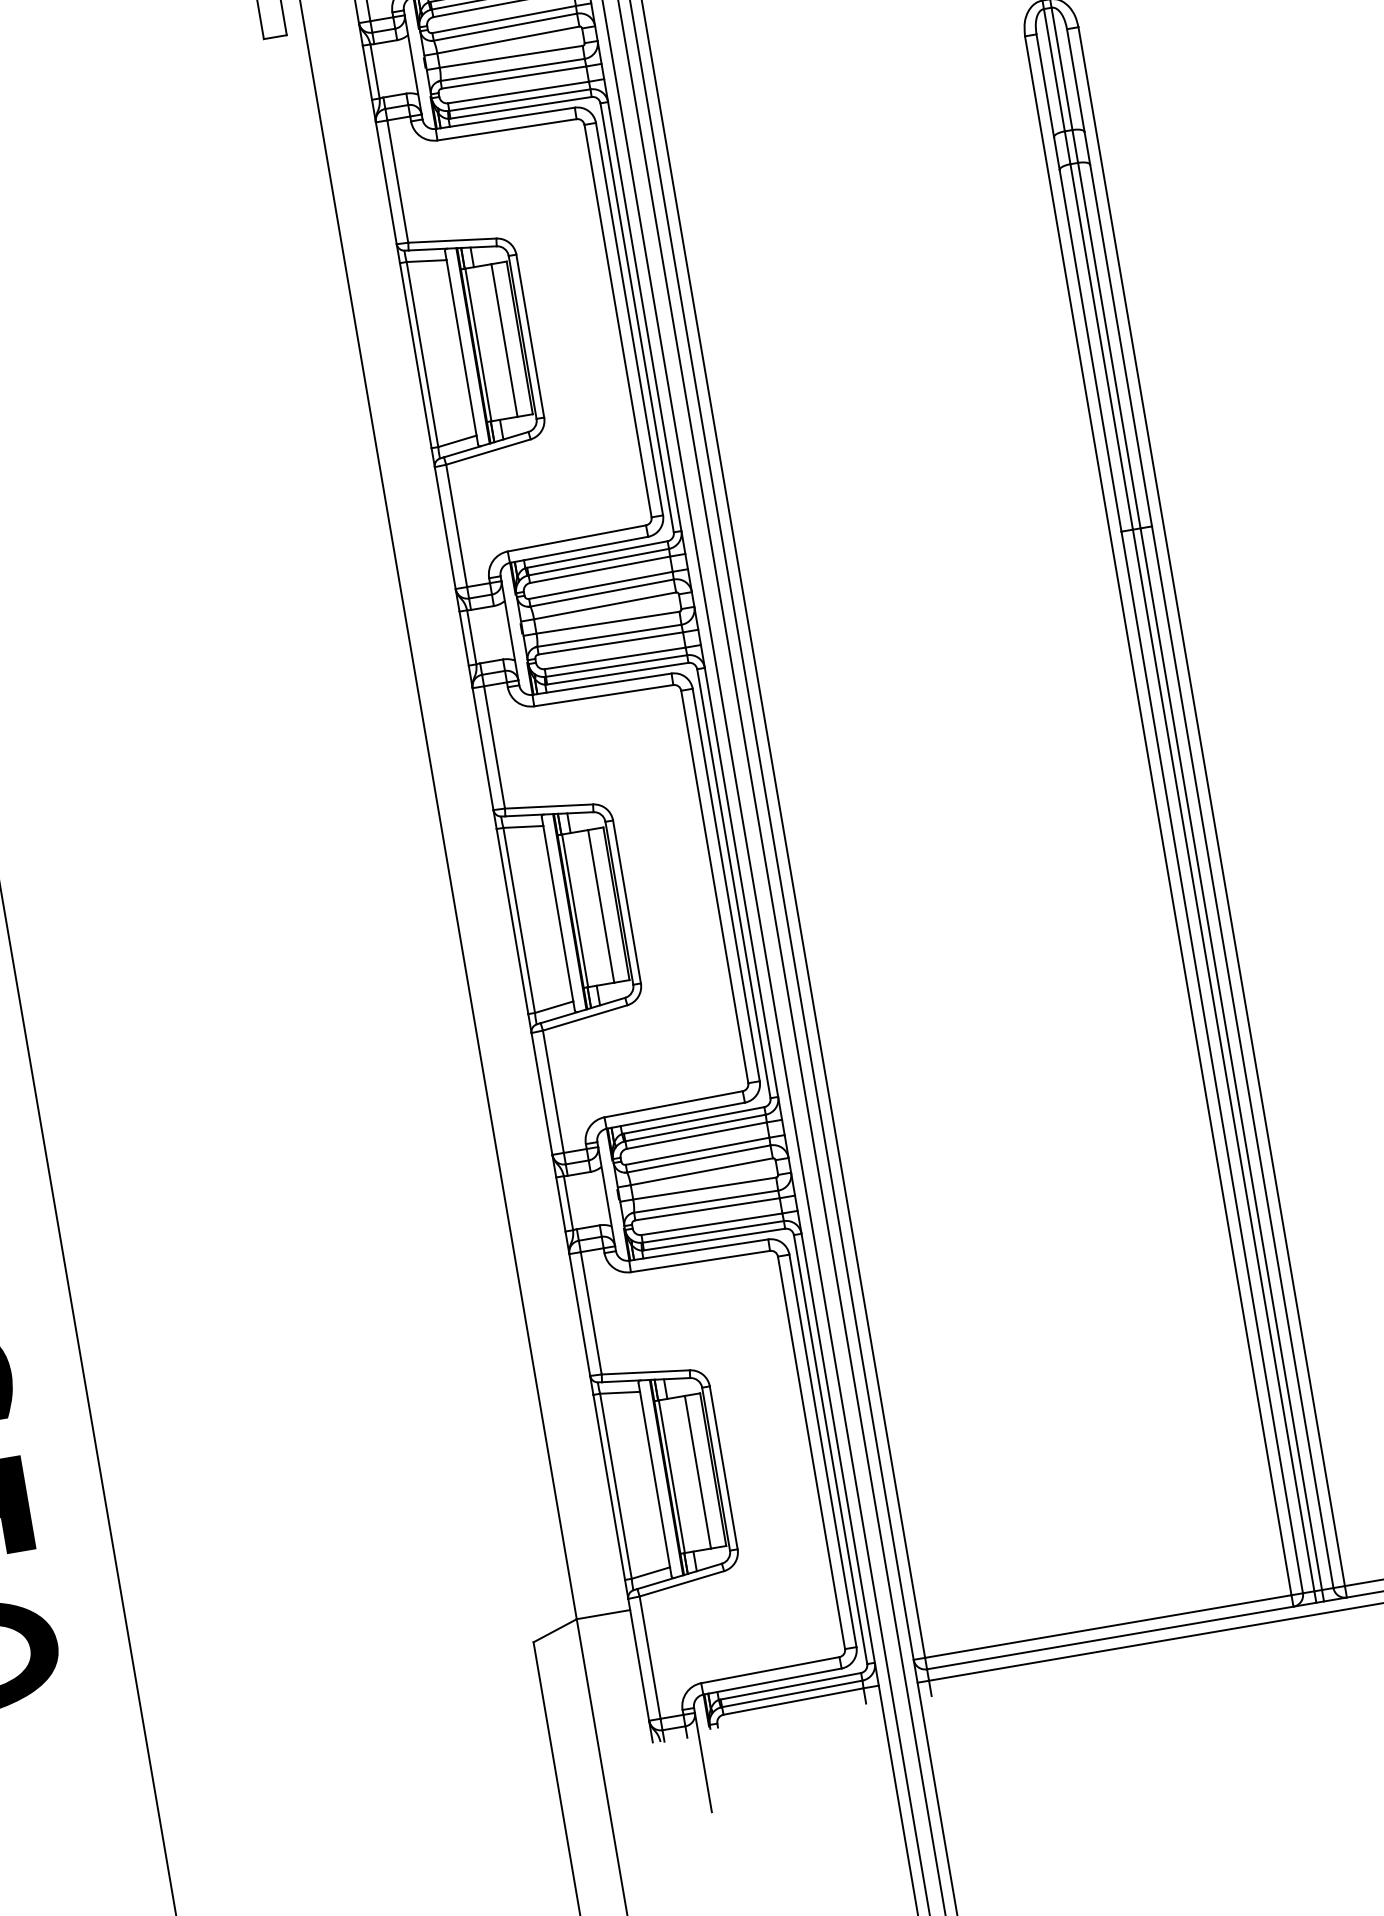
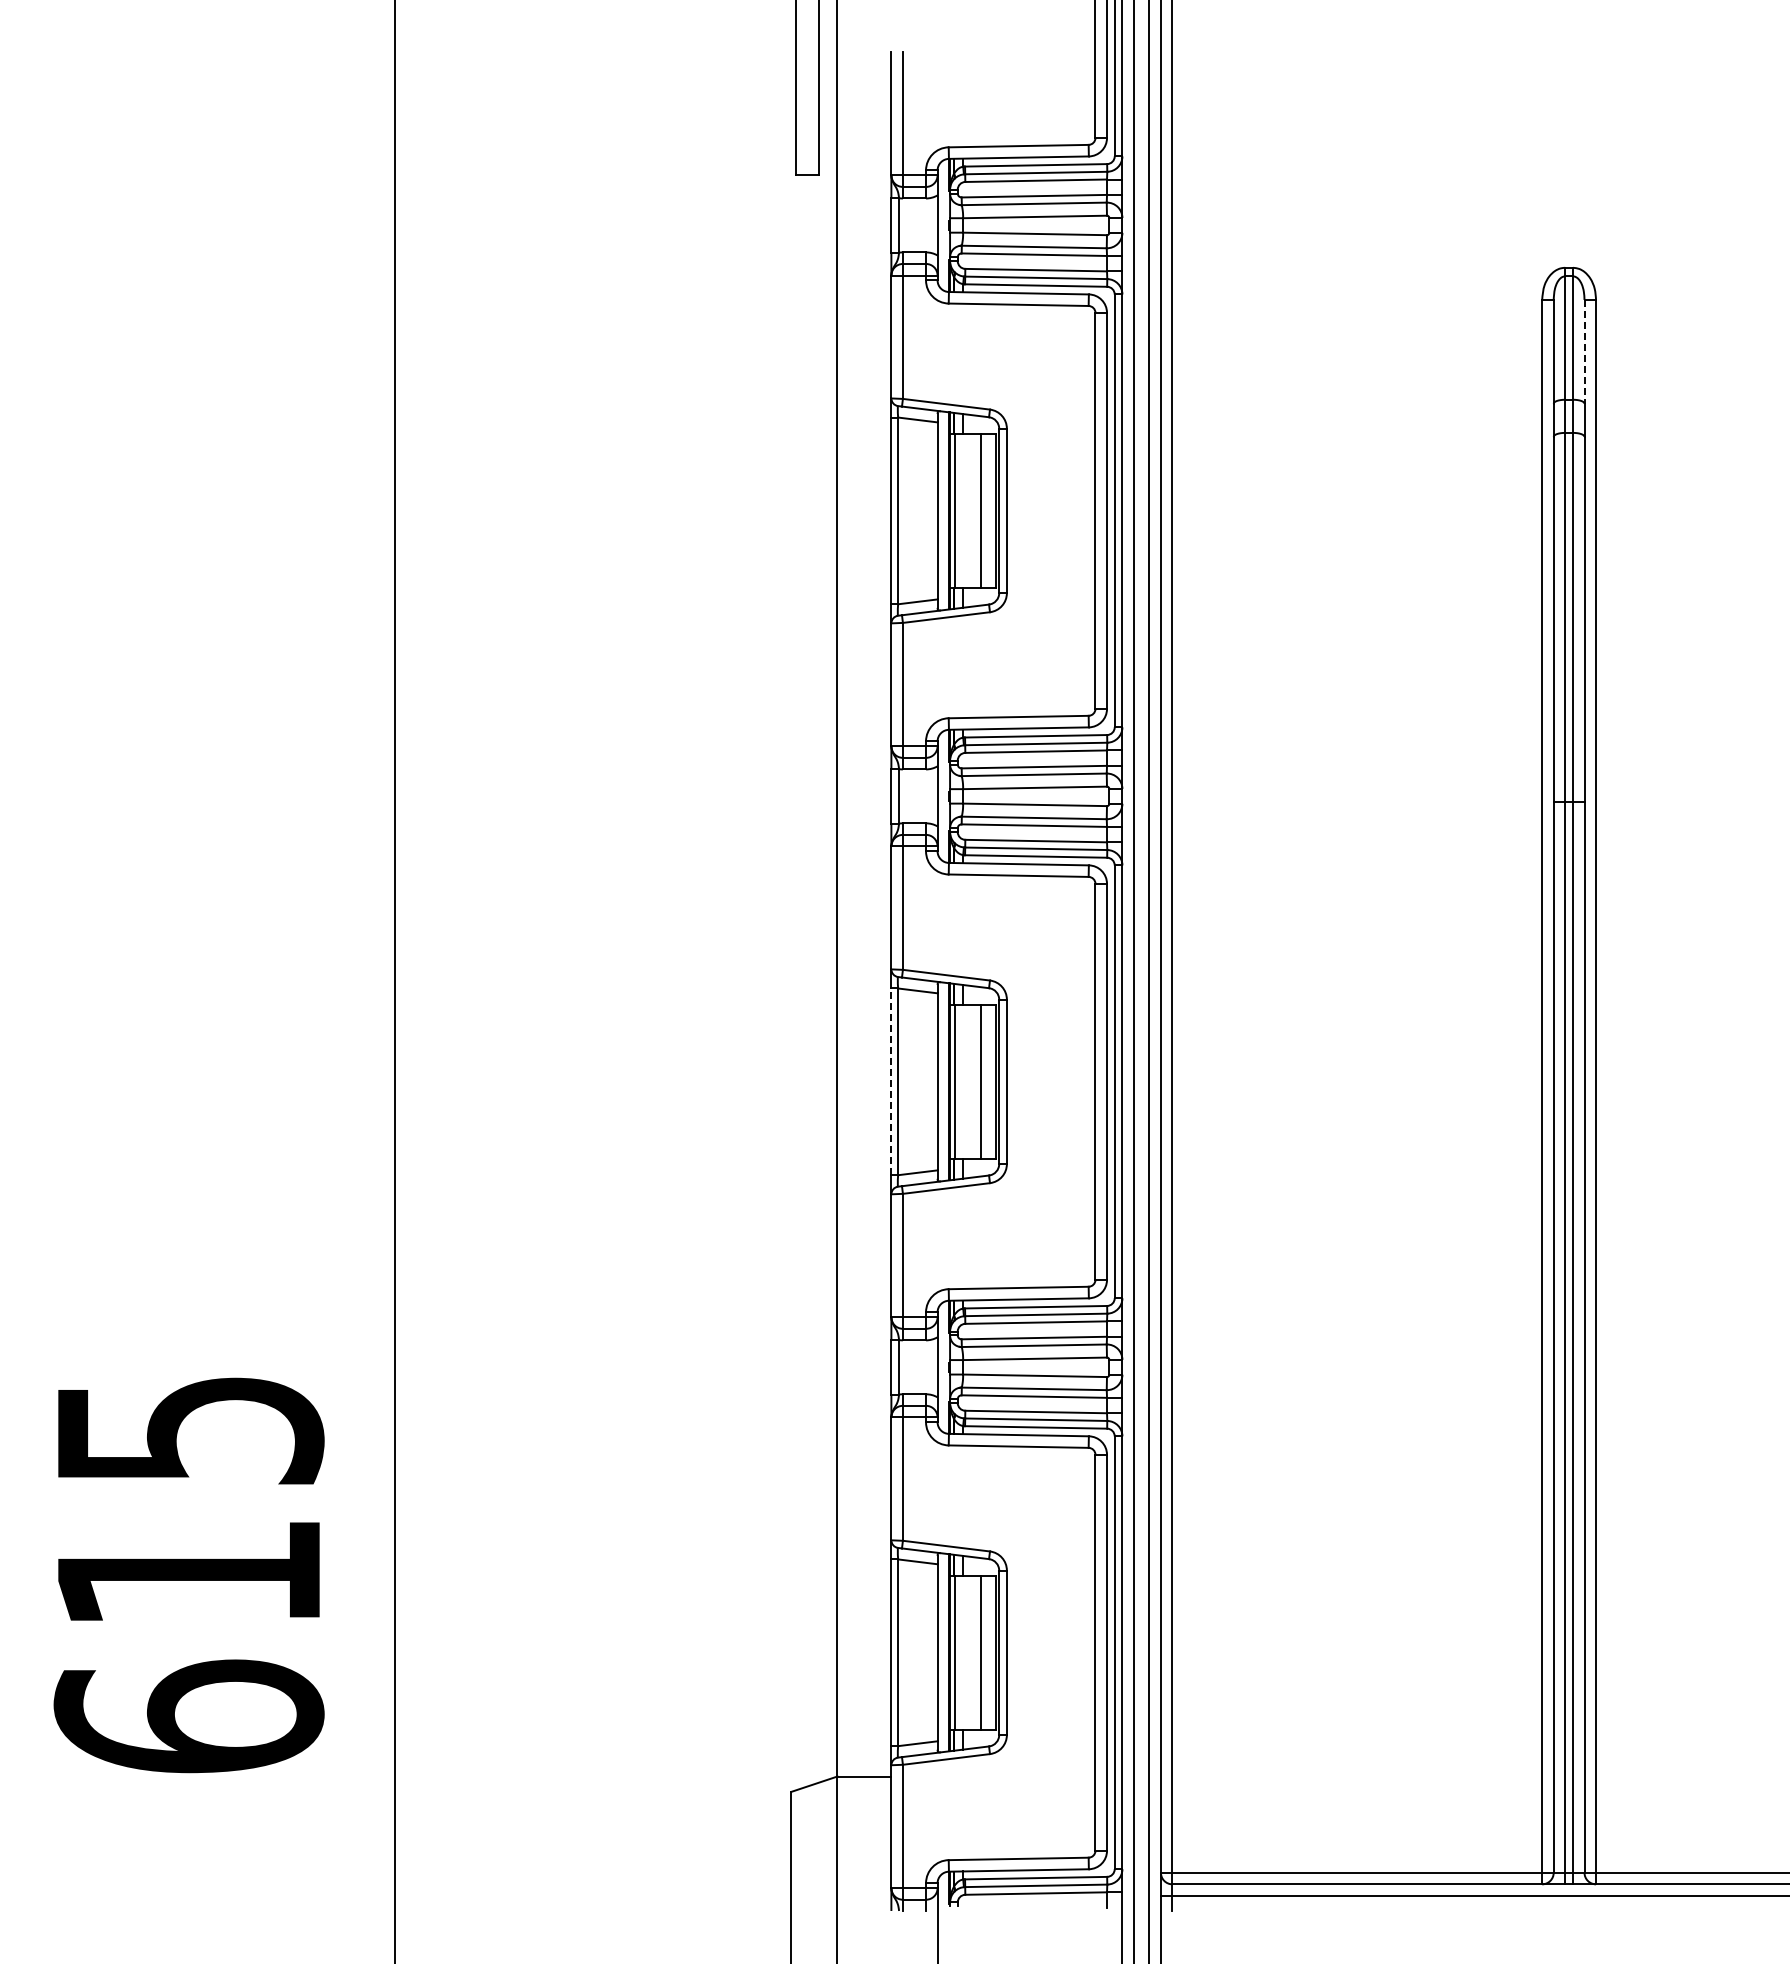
line: (1075, 80) -> (1584, 351), solid -> dashed
line: (512, 921) -> (891, 1081), solid -> dashed

